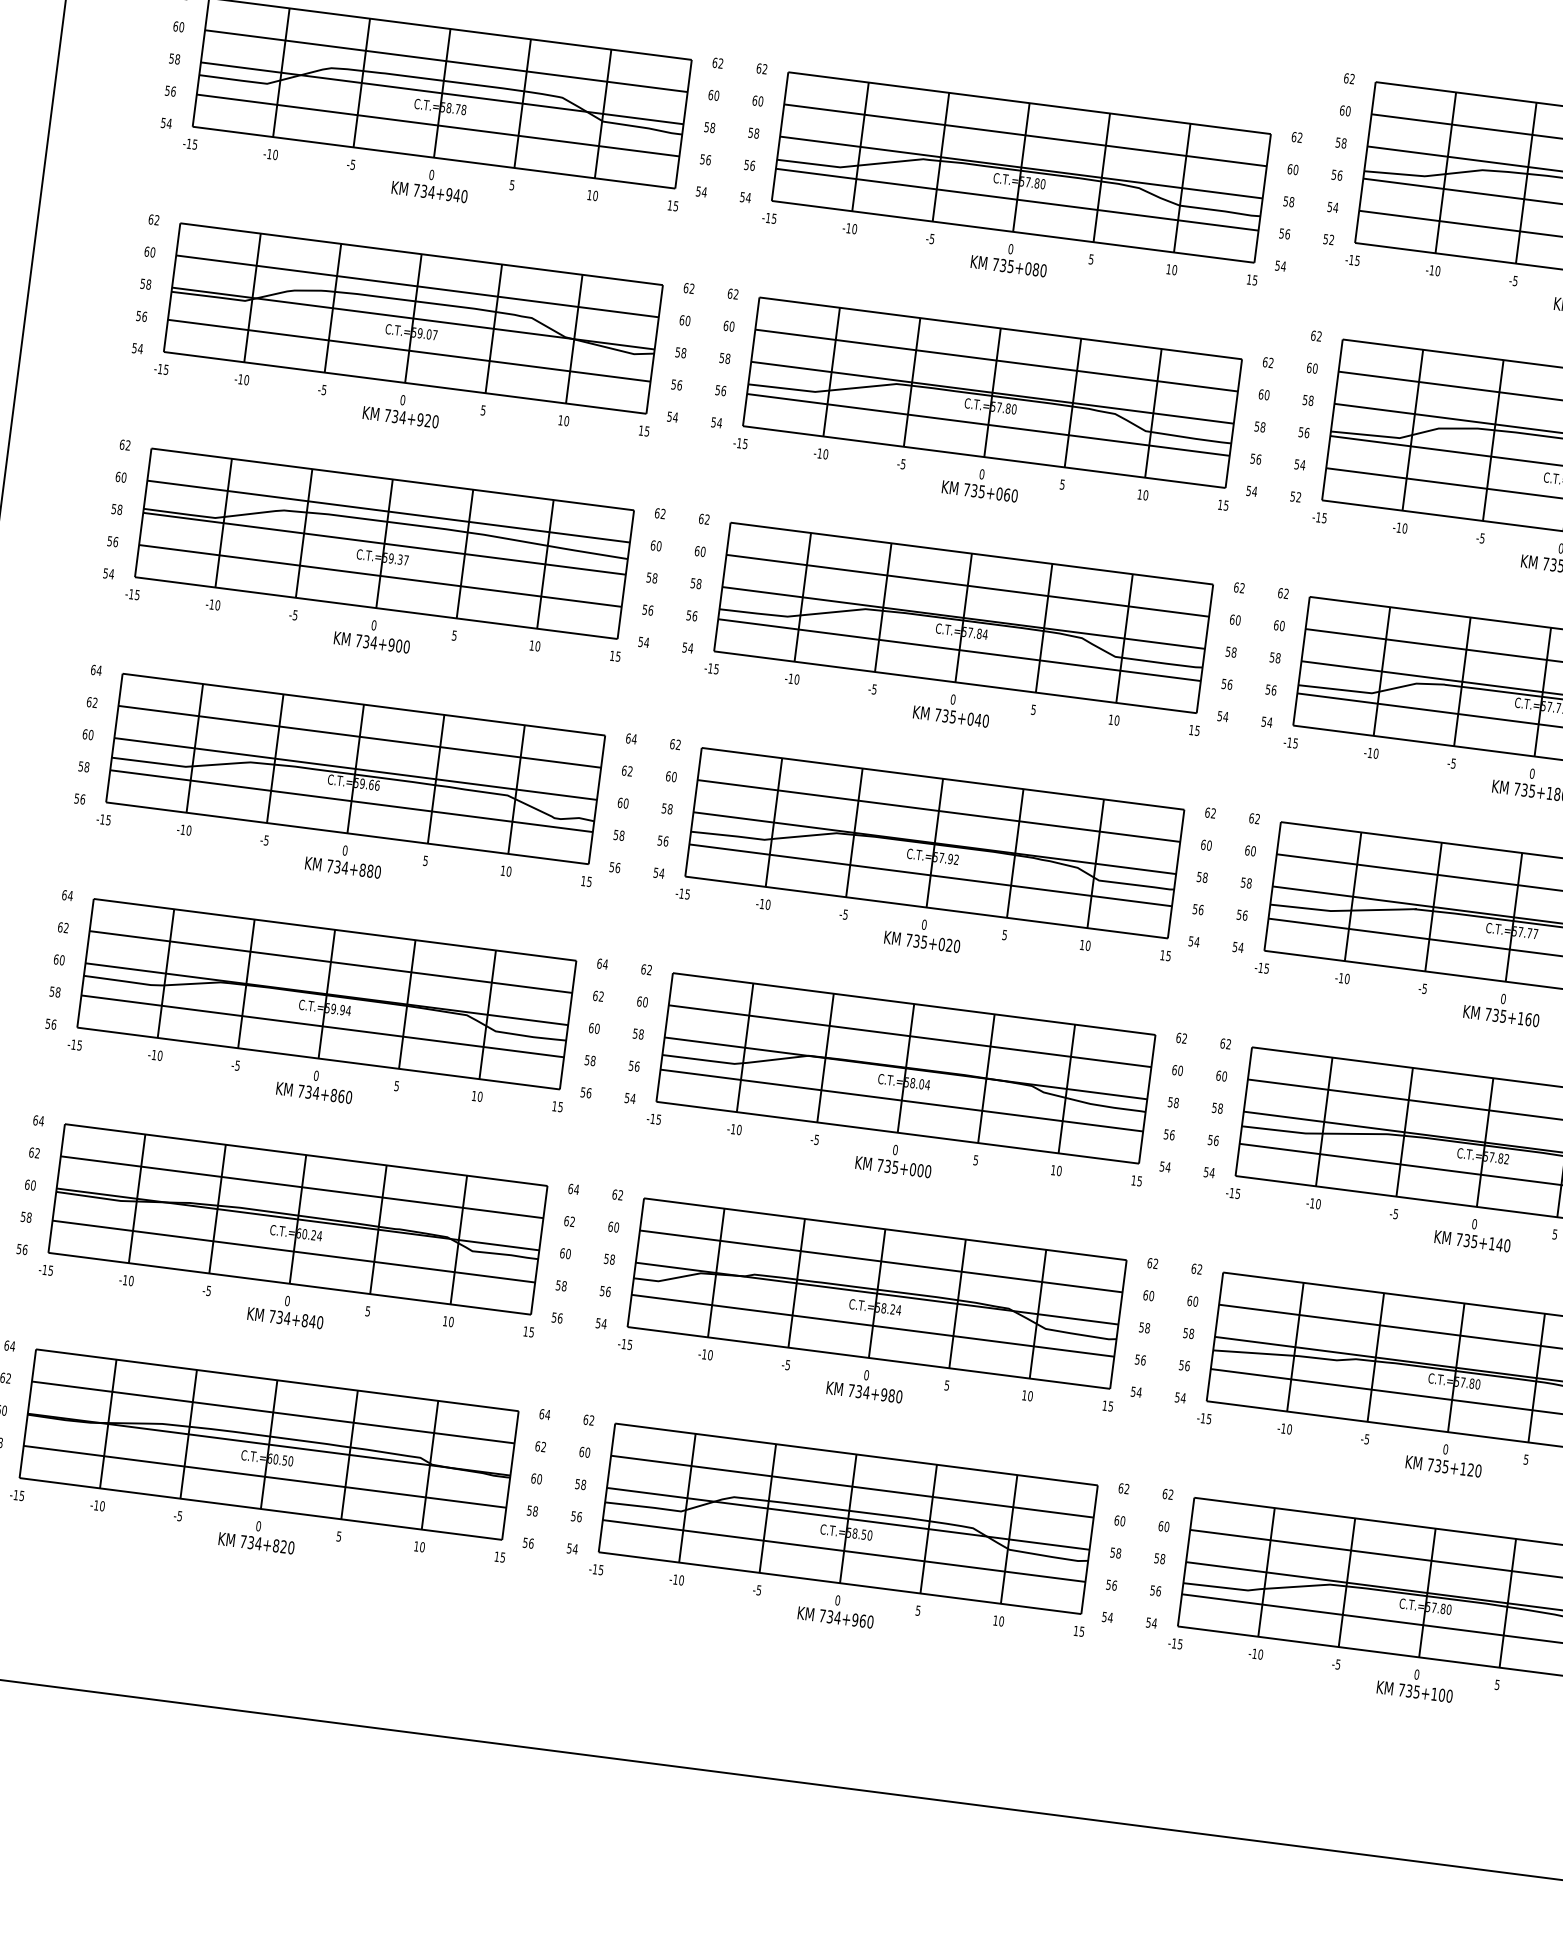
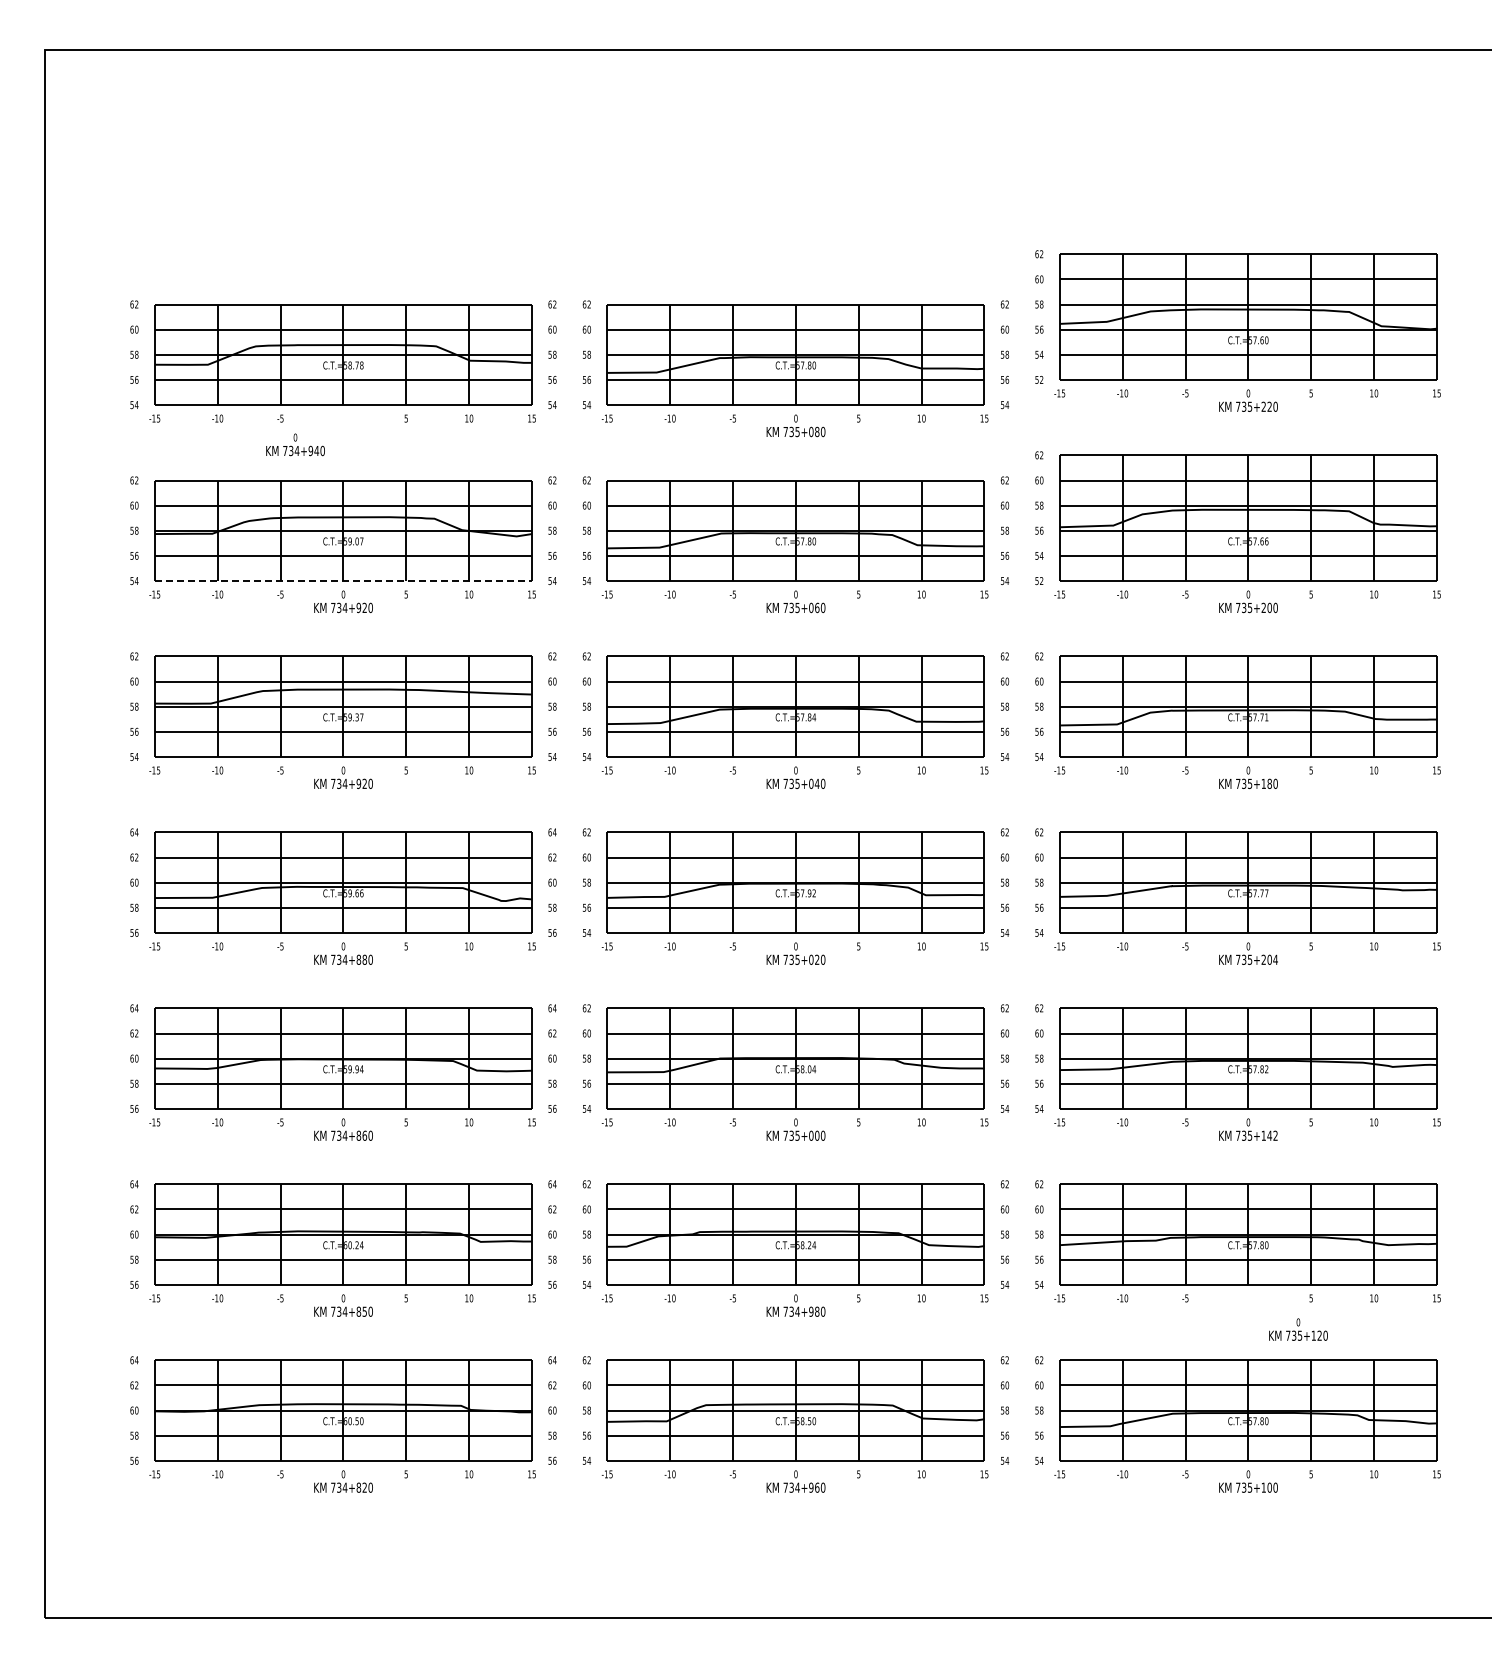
text: (430, 183) -> (295, 444), moved
line: (405, 383) -> (343, 581), solid -> dashed
text: (398, 645) -> (364, 783), 734+900 -> 734+920
text: (1528, 1019) -> (1269, 959), 735+160 -> 735+204
text: (1507, 1245) -> (1275, 1135), 735+140 -> 735+142
text: (312, 1321) -> (364, 1311), 734+840 -> 734+850
text: (1444, 1458) -> (1298, 1329), moved

